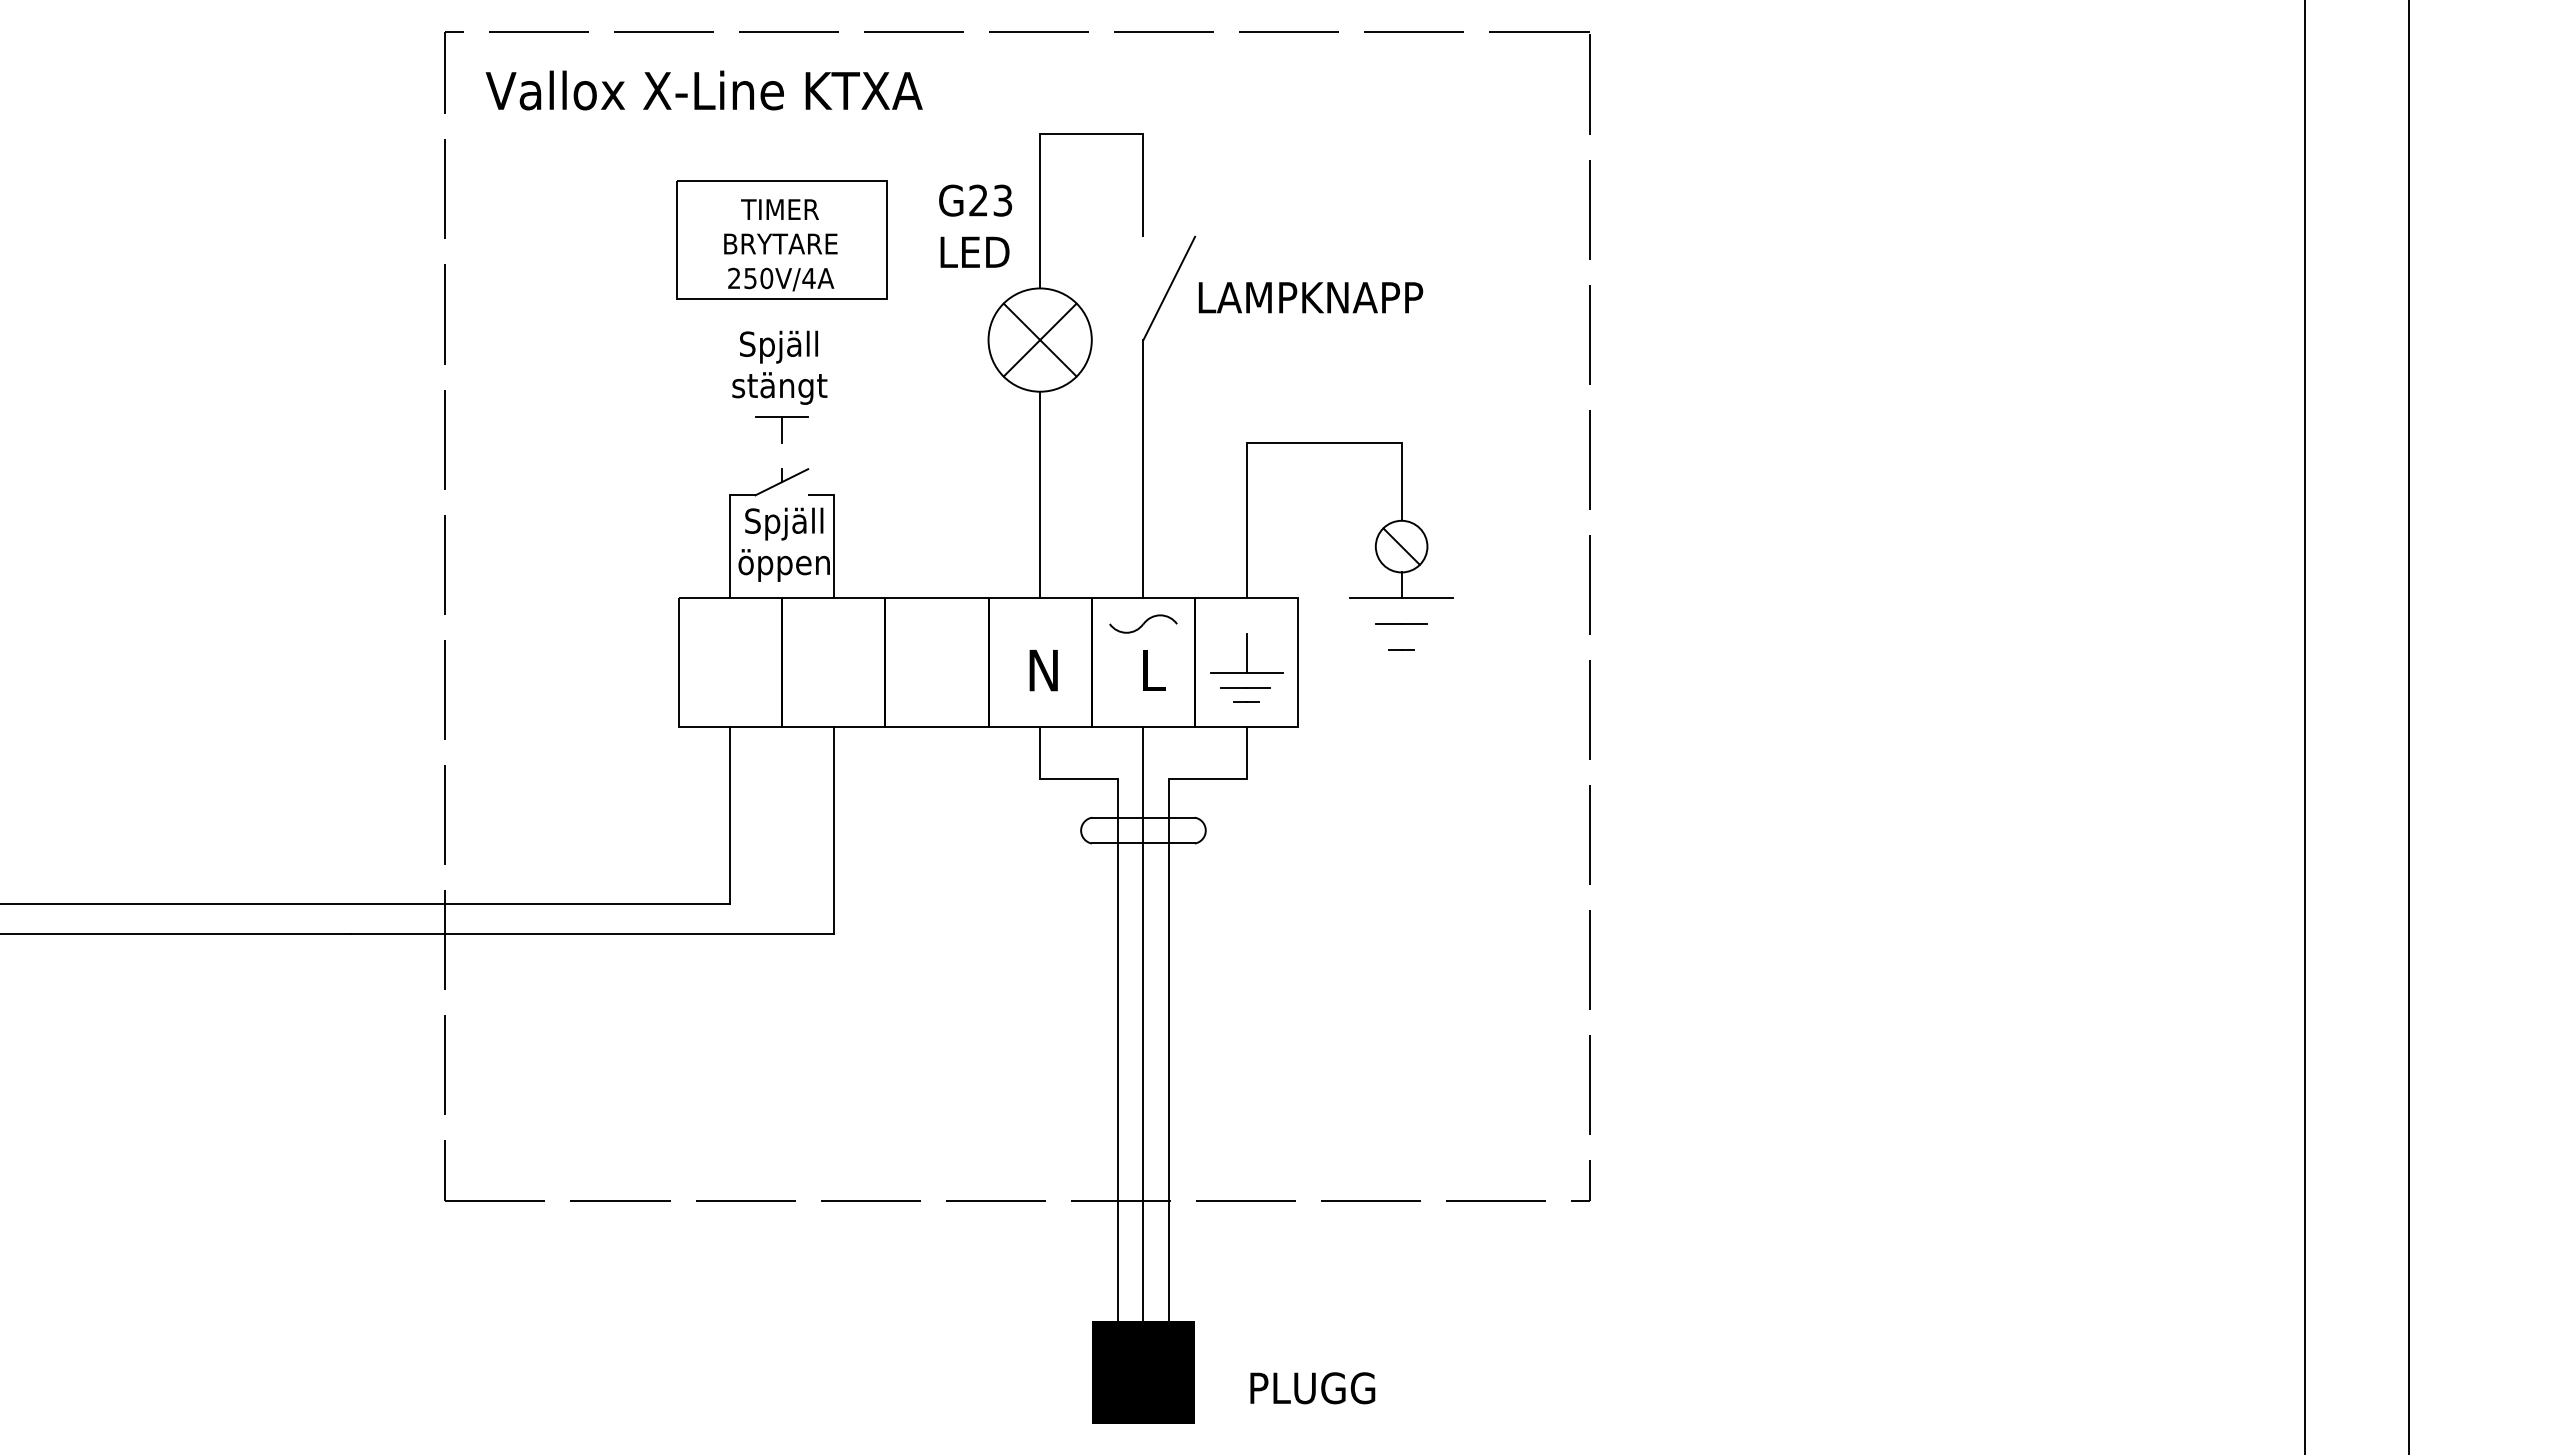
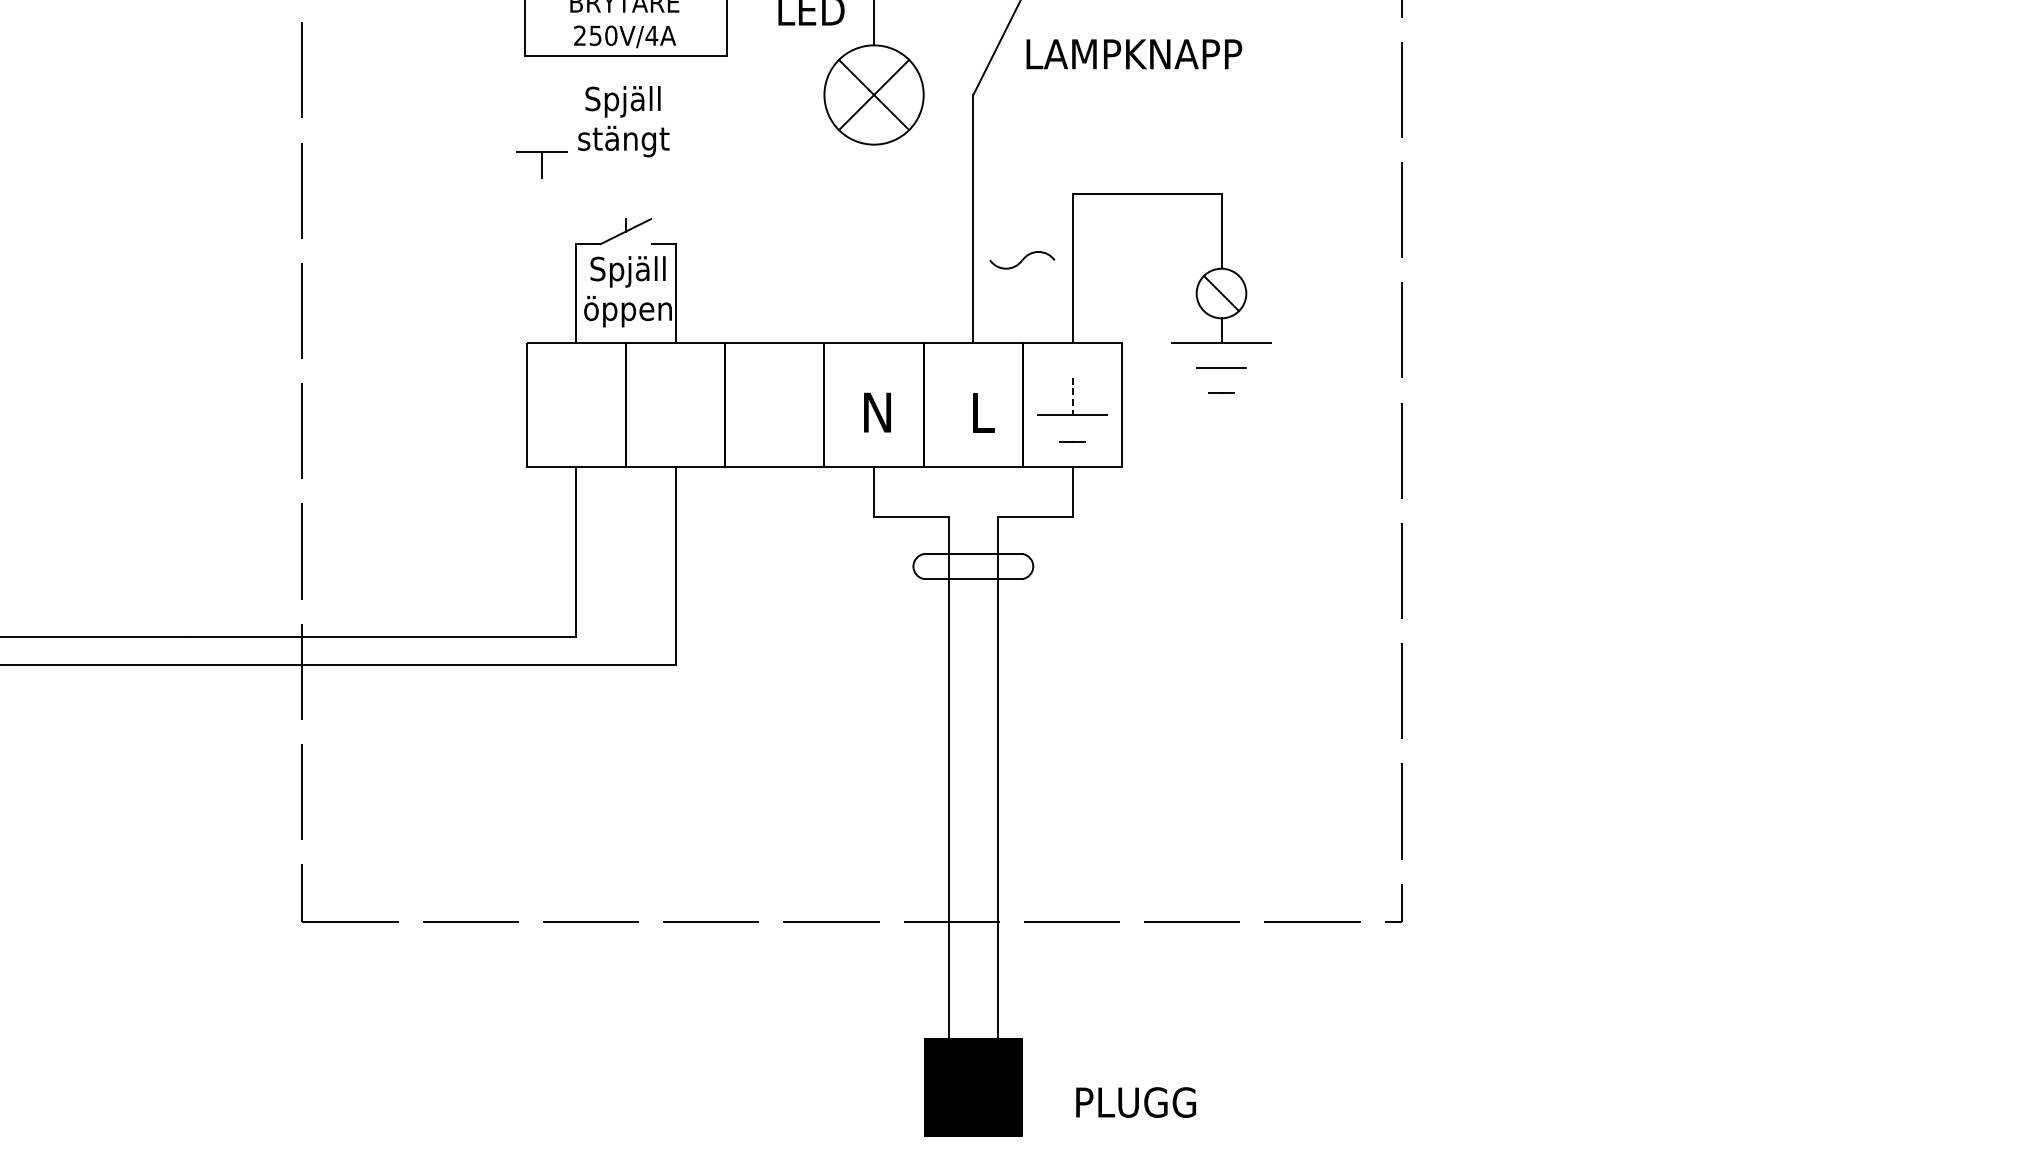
part: (781, 429) -> (541, 164), moved
line: (1040, 494) -> (874, 243), removed
part: (1143, 623) -> (1022, 259), moved
line: (1246, 654) -> (1072, 397), solid -> dashed
line: (1245, 687) -> (1071, 428), removed
line: (1143, 1034) -> (973, 762), removed

